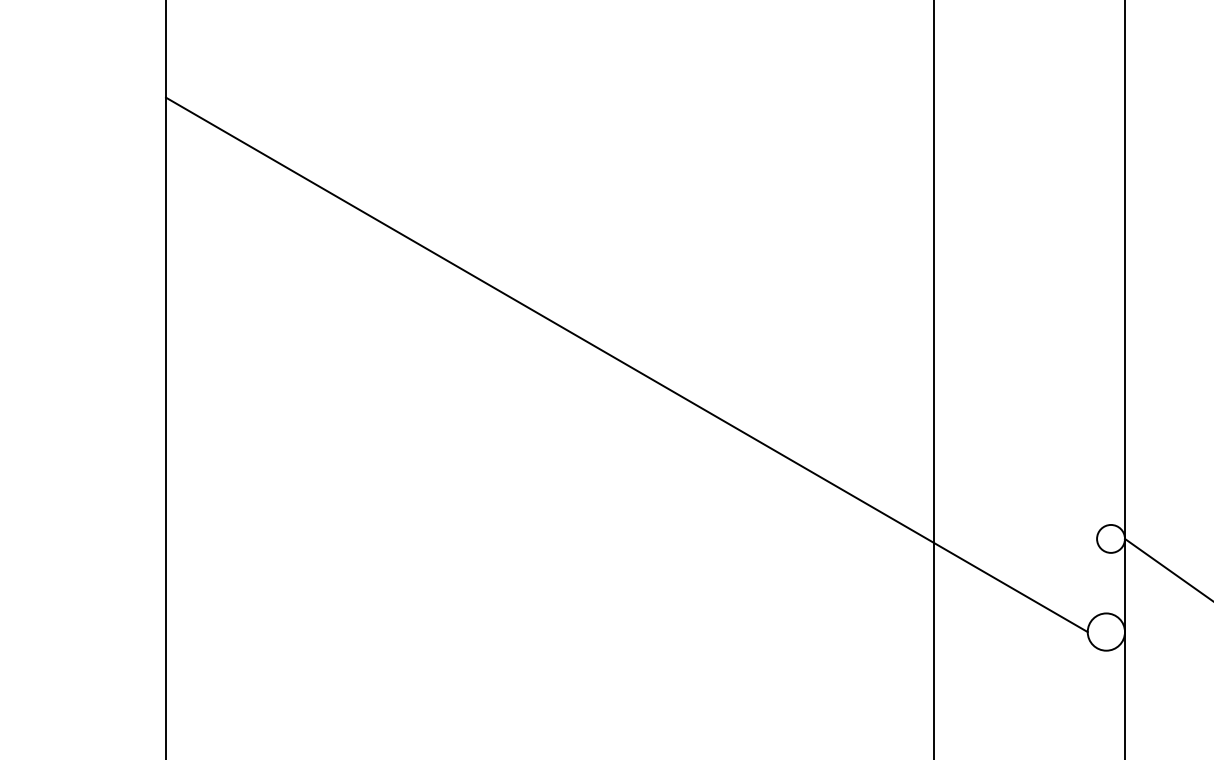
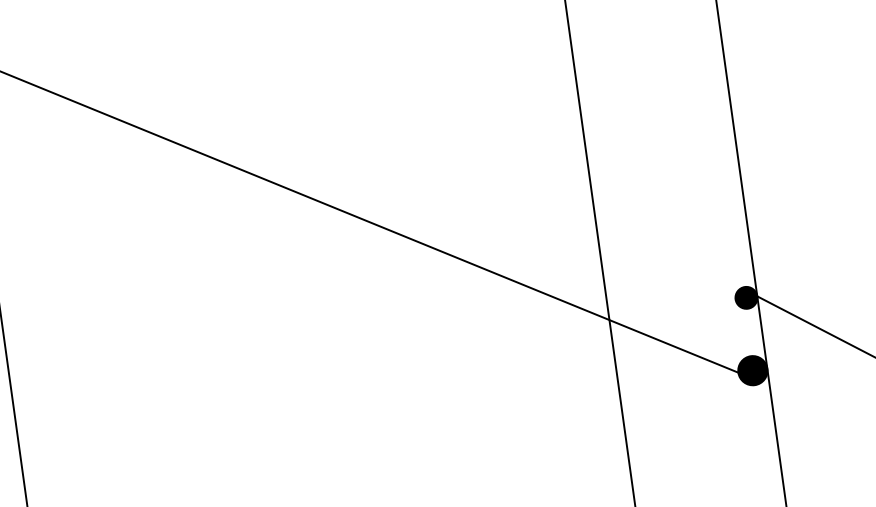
fill: (1110, 538) -> (745, 297), added
fill: (1105, 631) -> (752, 370), added

